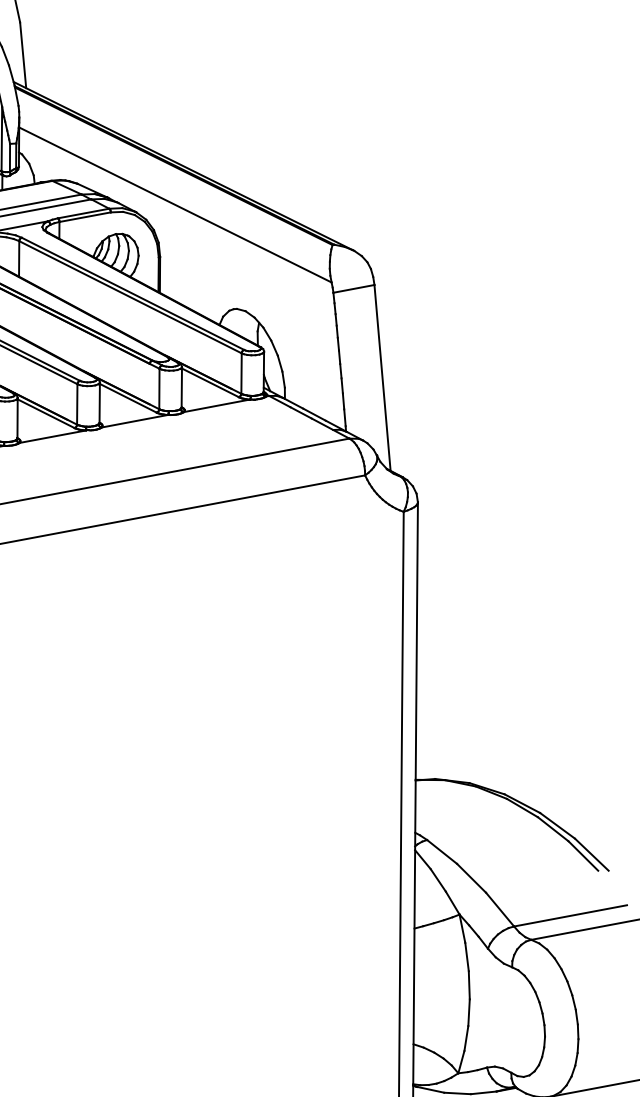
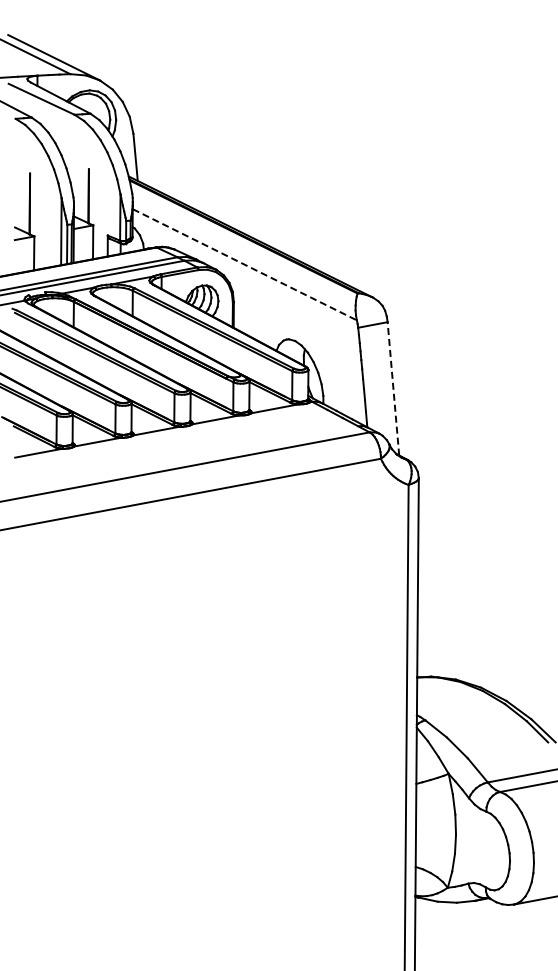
line: (176, 204) -> (245, 264), solid -> dashed
line: (382, 377) -> (393, 388), solid -> dashed

